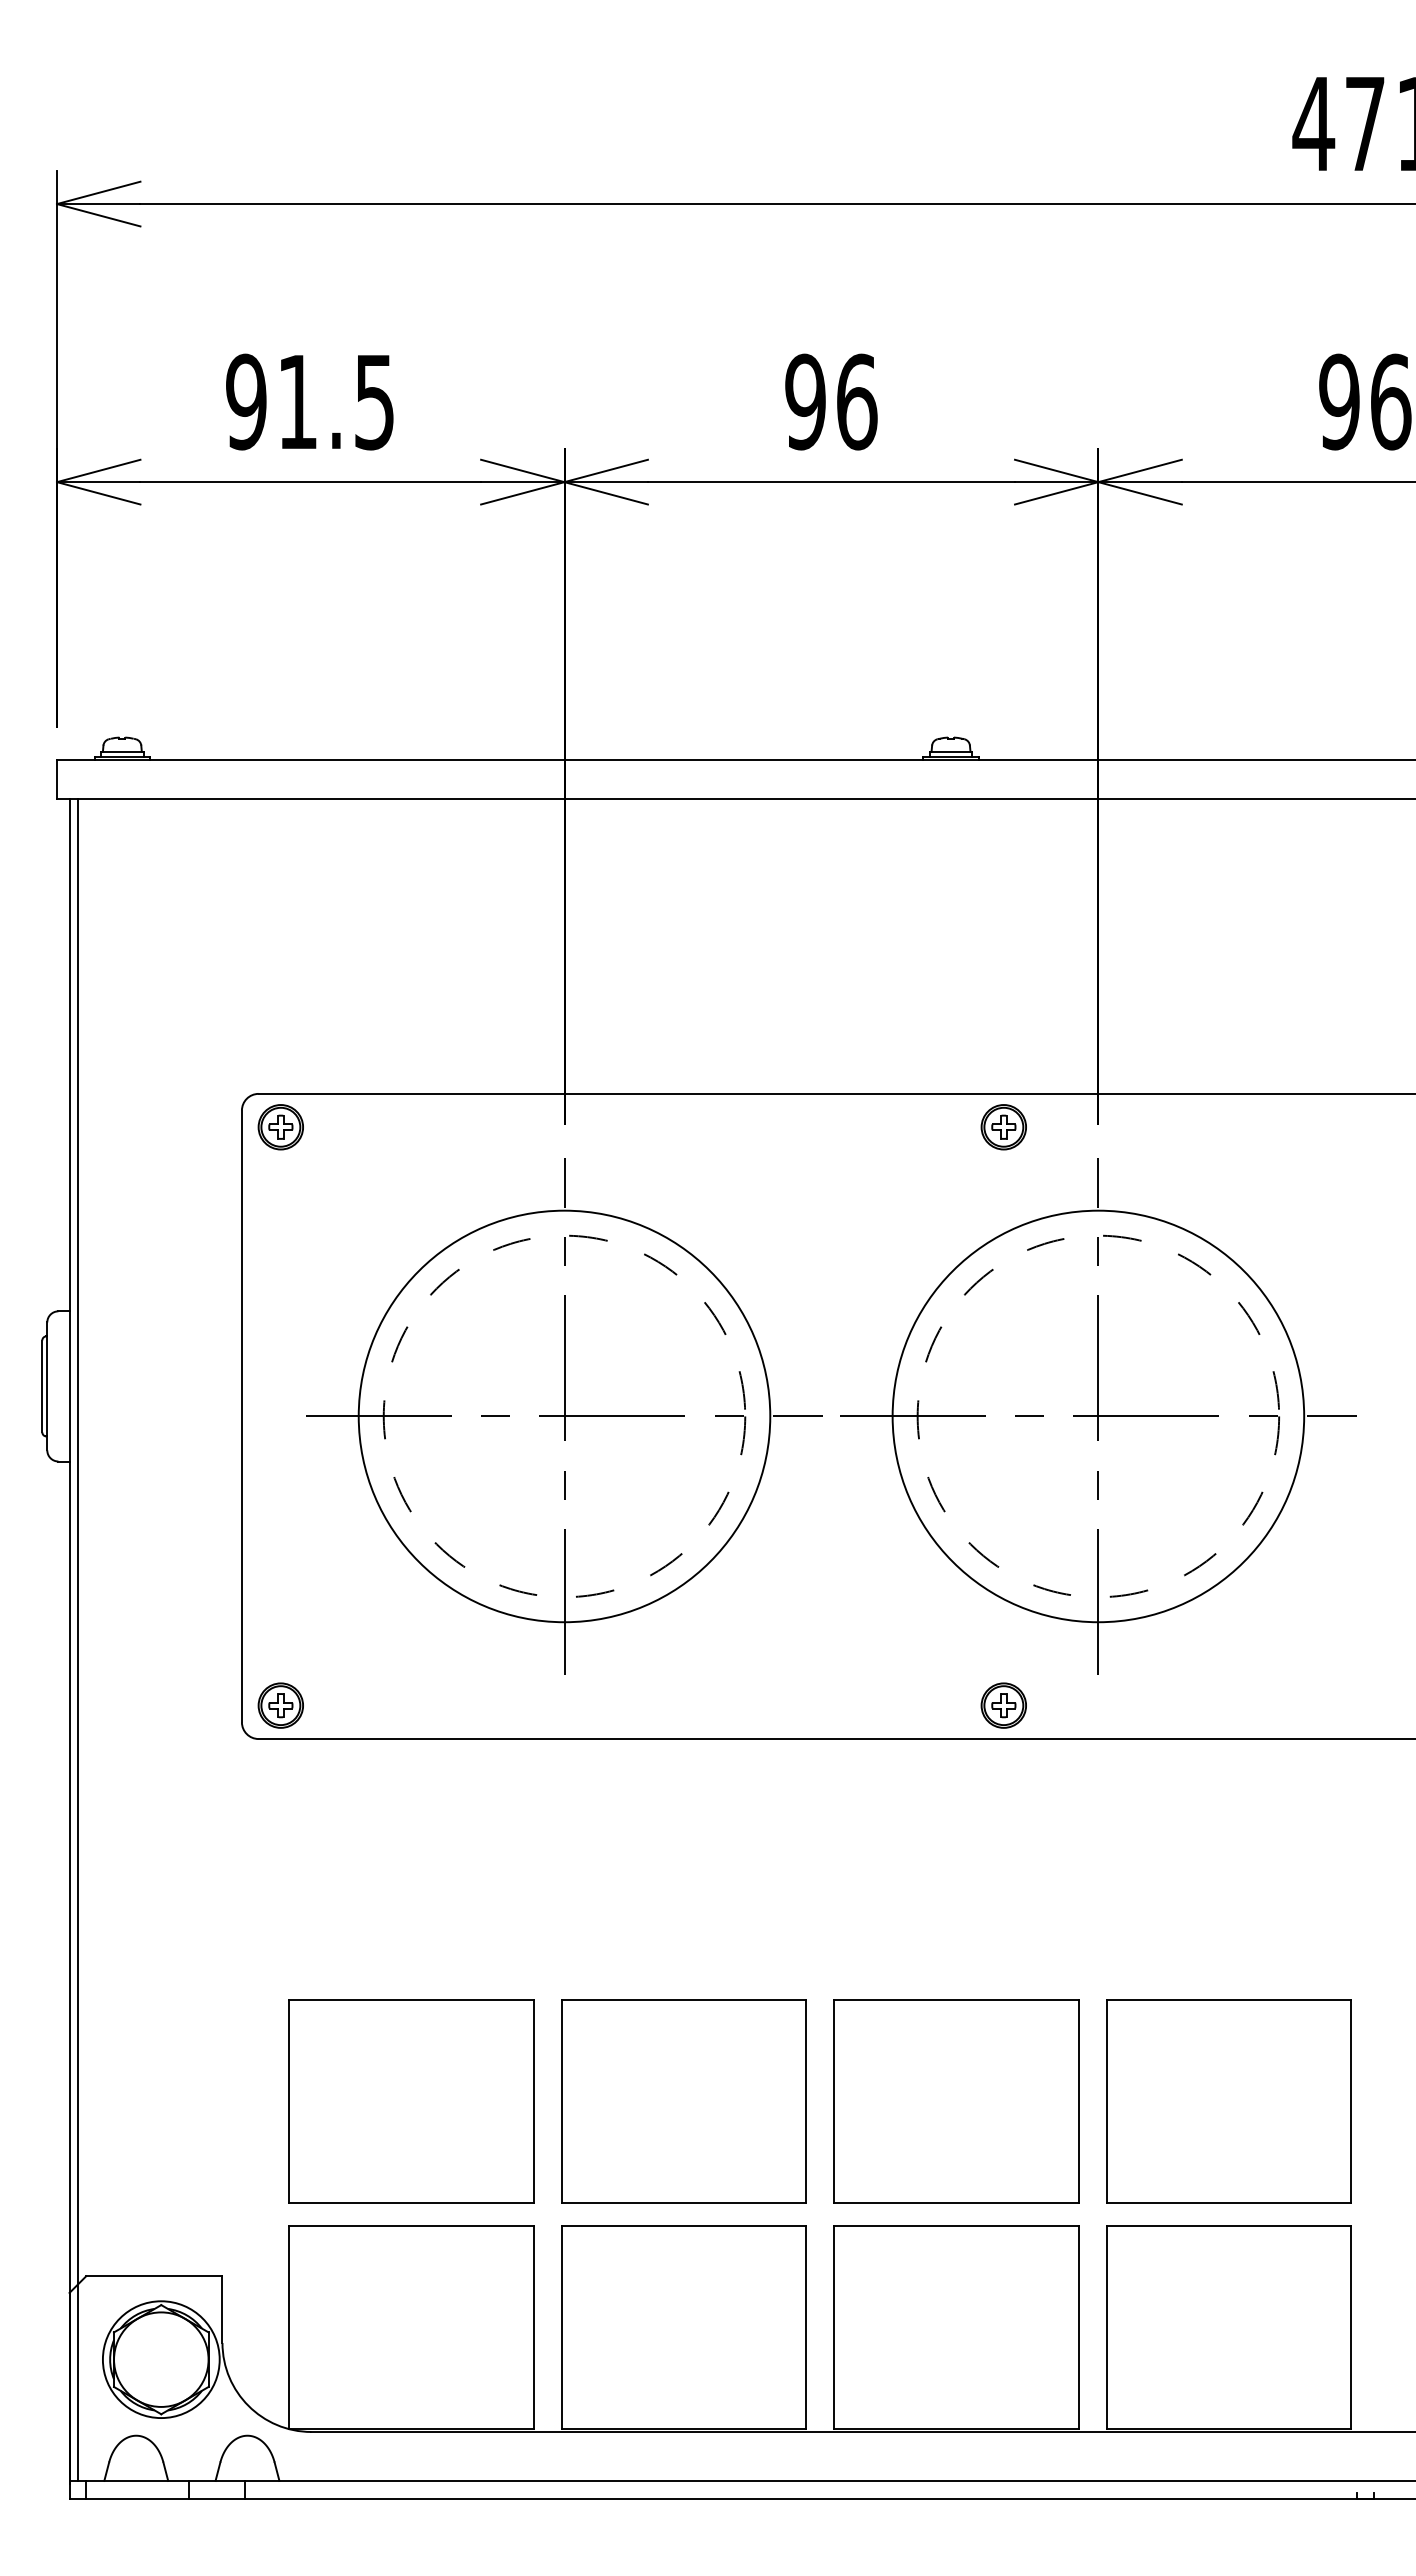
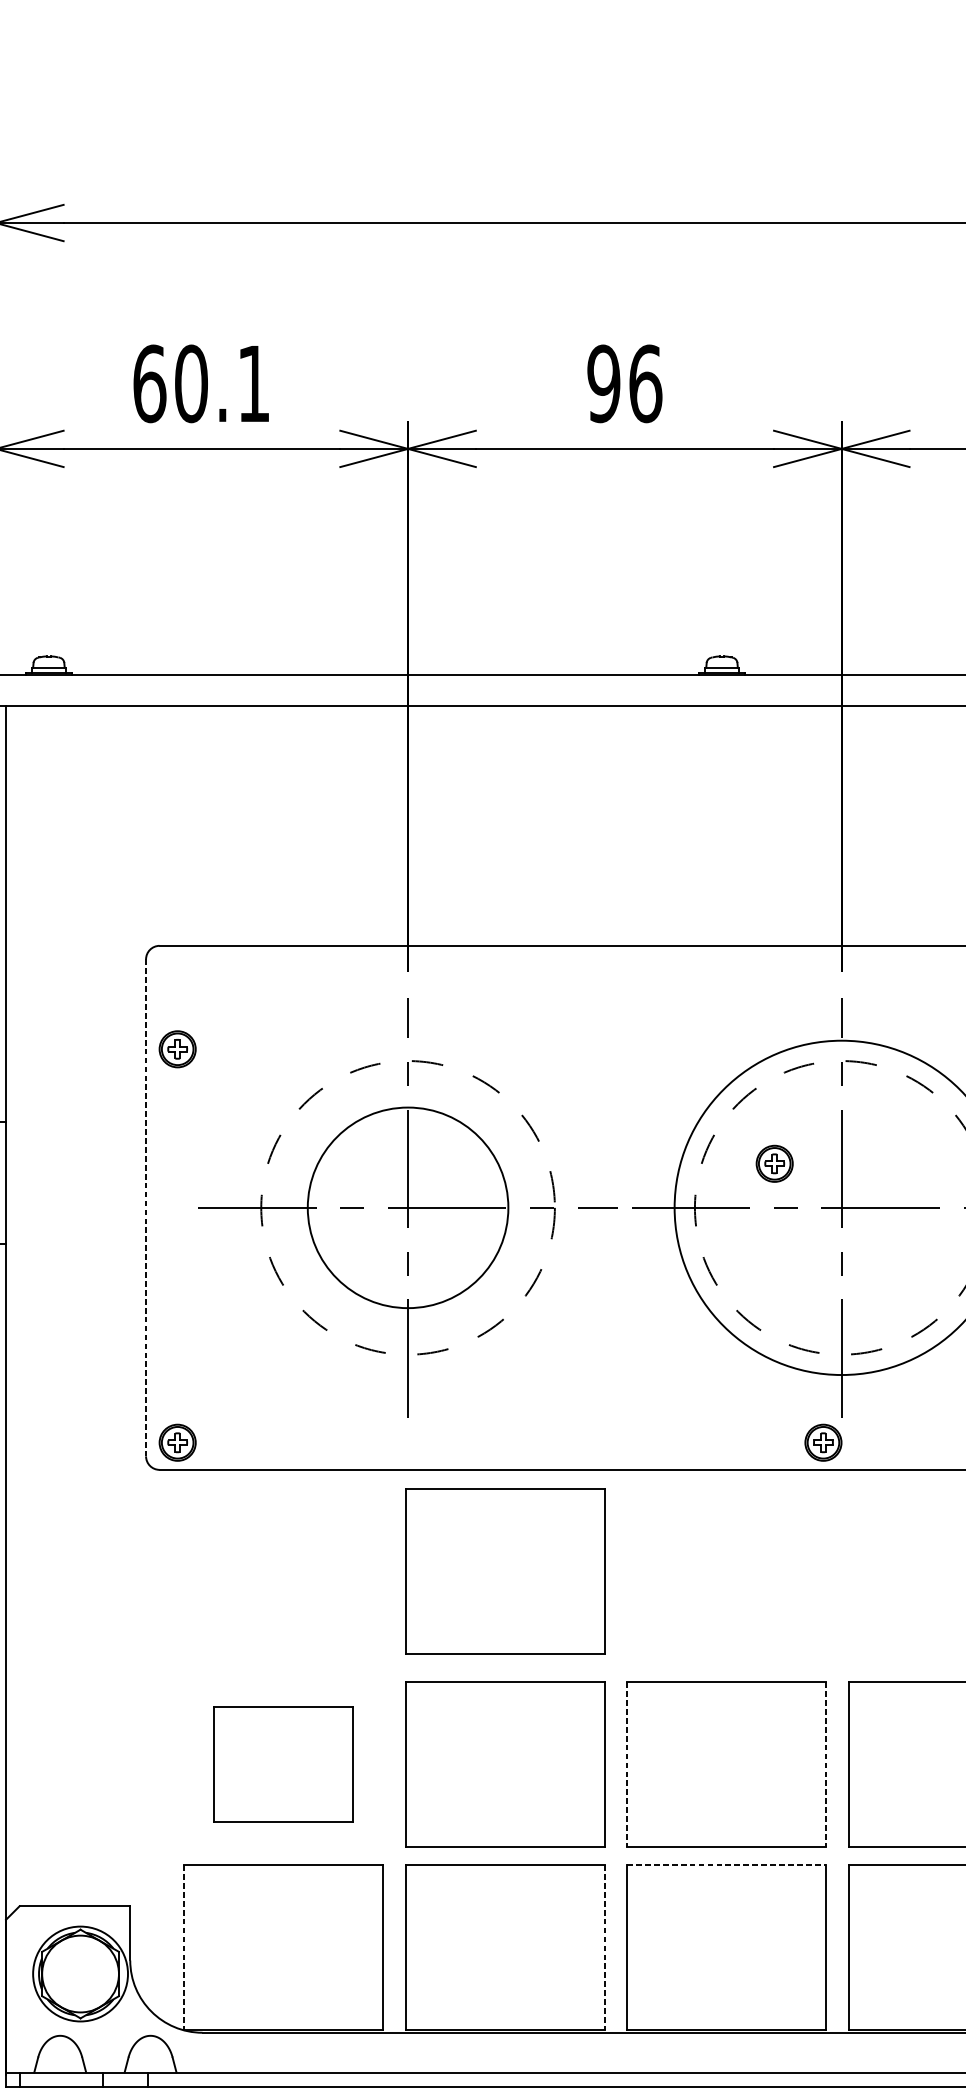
text: (309, 401) -> (200, 383), 91.5 -> 60.1
part: (280, 1127) -> (177, 1049), moved
part: (1003, 1127) -> (774, 1164), moved
line: (241, 1416) -> (145, 1207), solid -> dashed
circle: (564, 1416) -> (408, 1207), size x0.6
line: (78, 1639) -> (13, 1389), removed
part: (1003, 1705) -> (823, 1442), moved
part: (683, 1863) -> (504, 1570), added
part: (411, 2101) -> (283, 1764), size x0.7
line: (834, 2102) -> (627, 1765), solid -> dashed
line: (1078, 2102) -> (825, 1765), solid -> dashed
line: (957, 2225) -> (727, 1865), solid -> dashed
line: (289, 2327) -> (184, 1947), solid -> dashed
line: (806, 2327) -> (604, 1947), solid -> dashed

